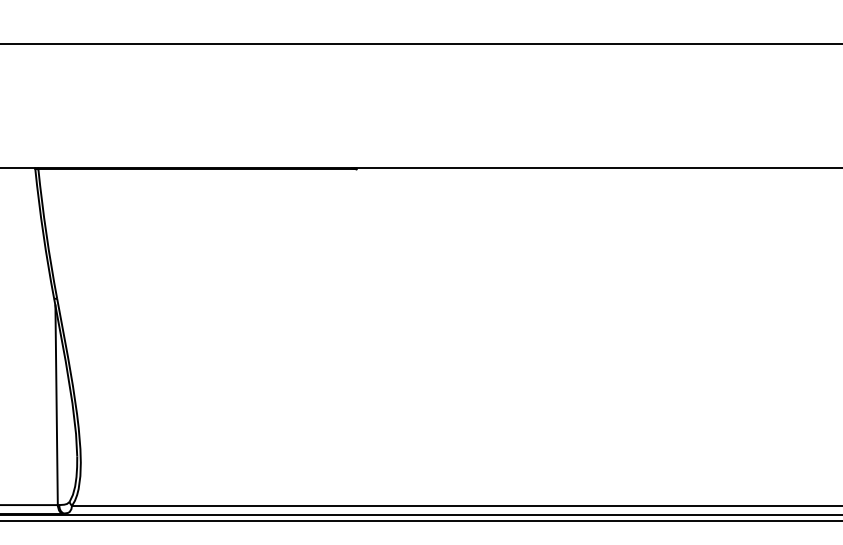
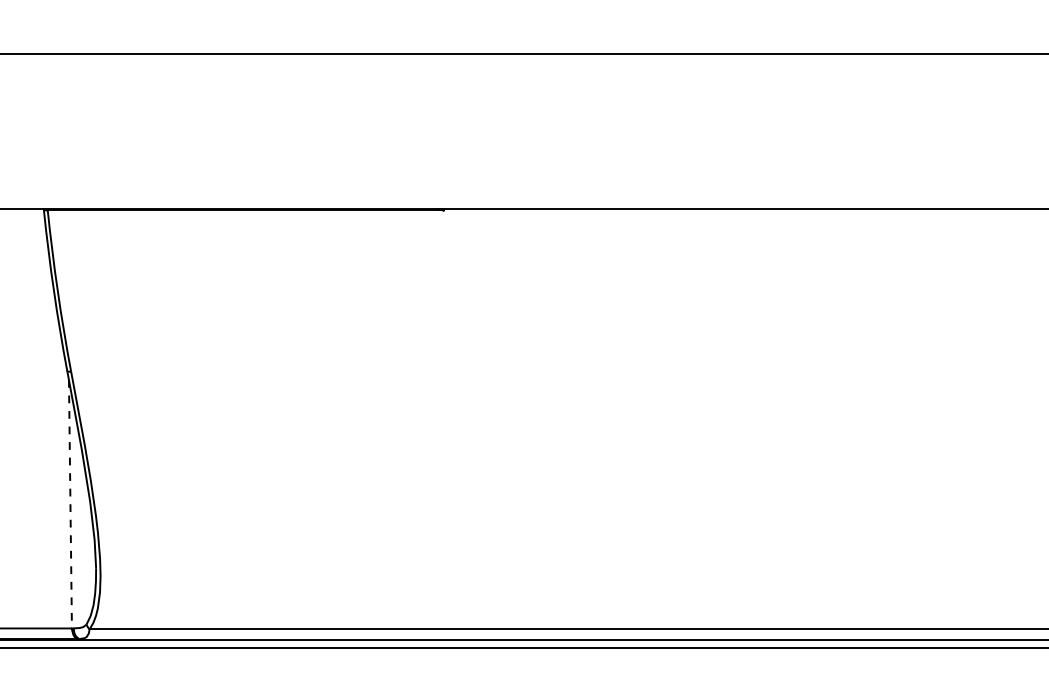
line: (56, 405) -> (70, 504), solid -> dashed

